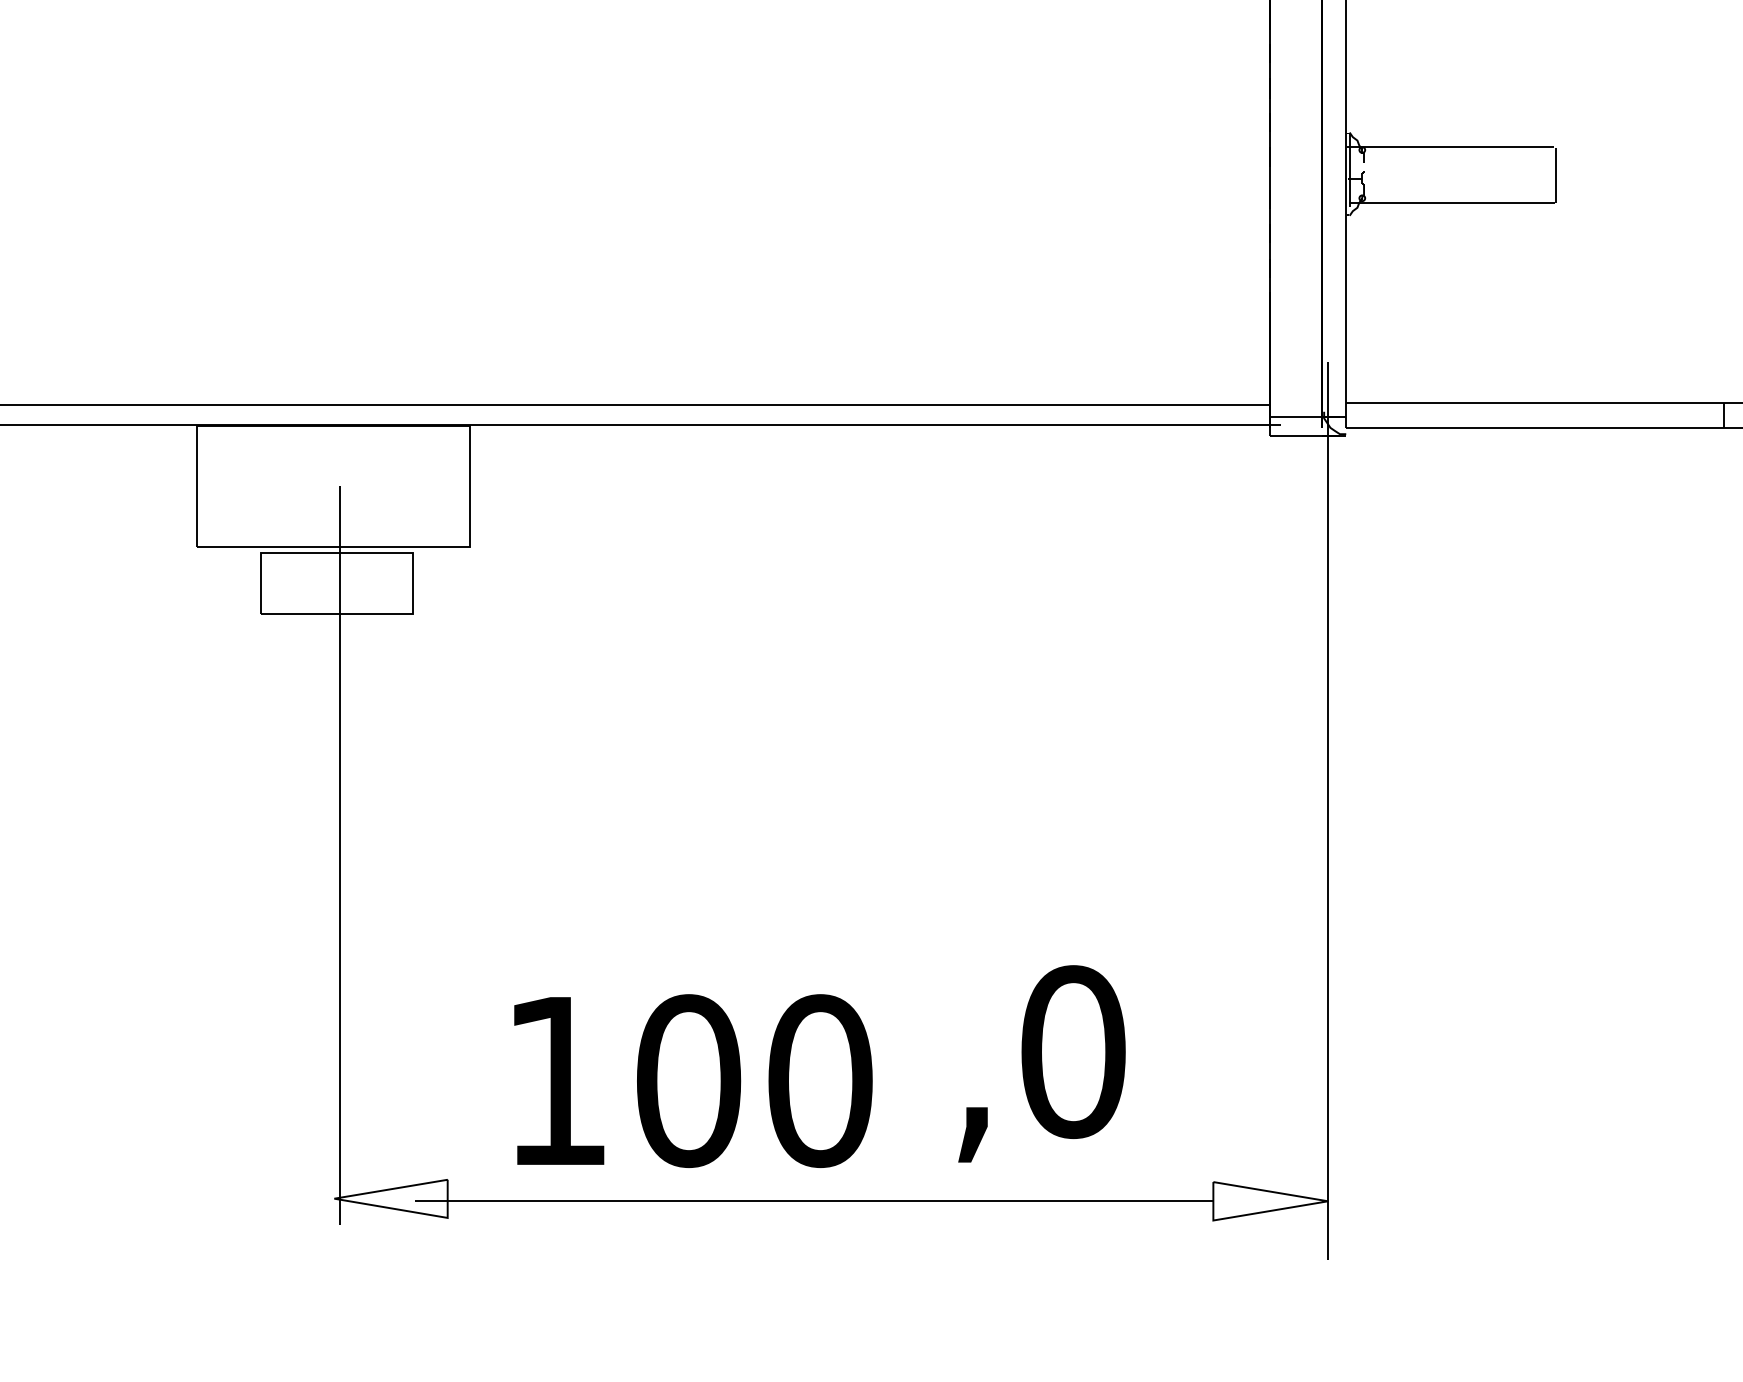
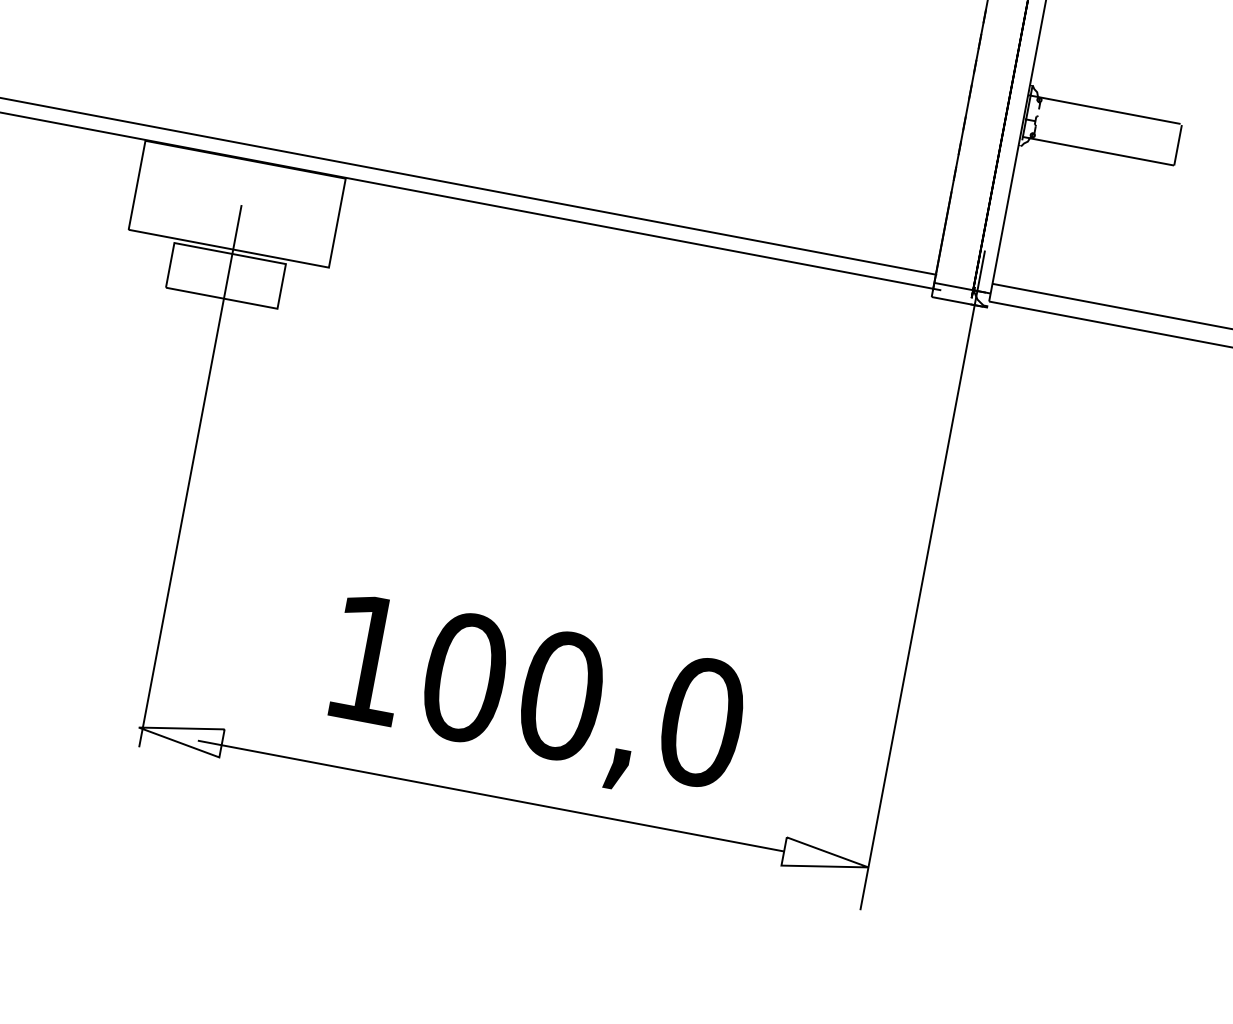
text: (693, 1080) -> (468, 677), moved

